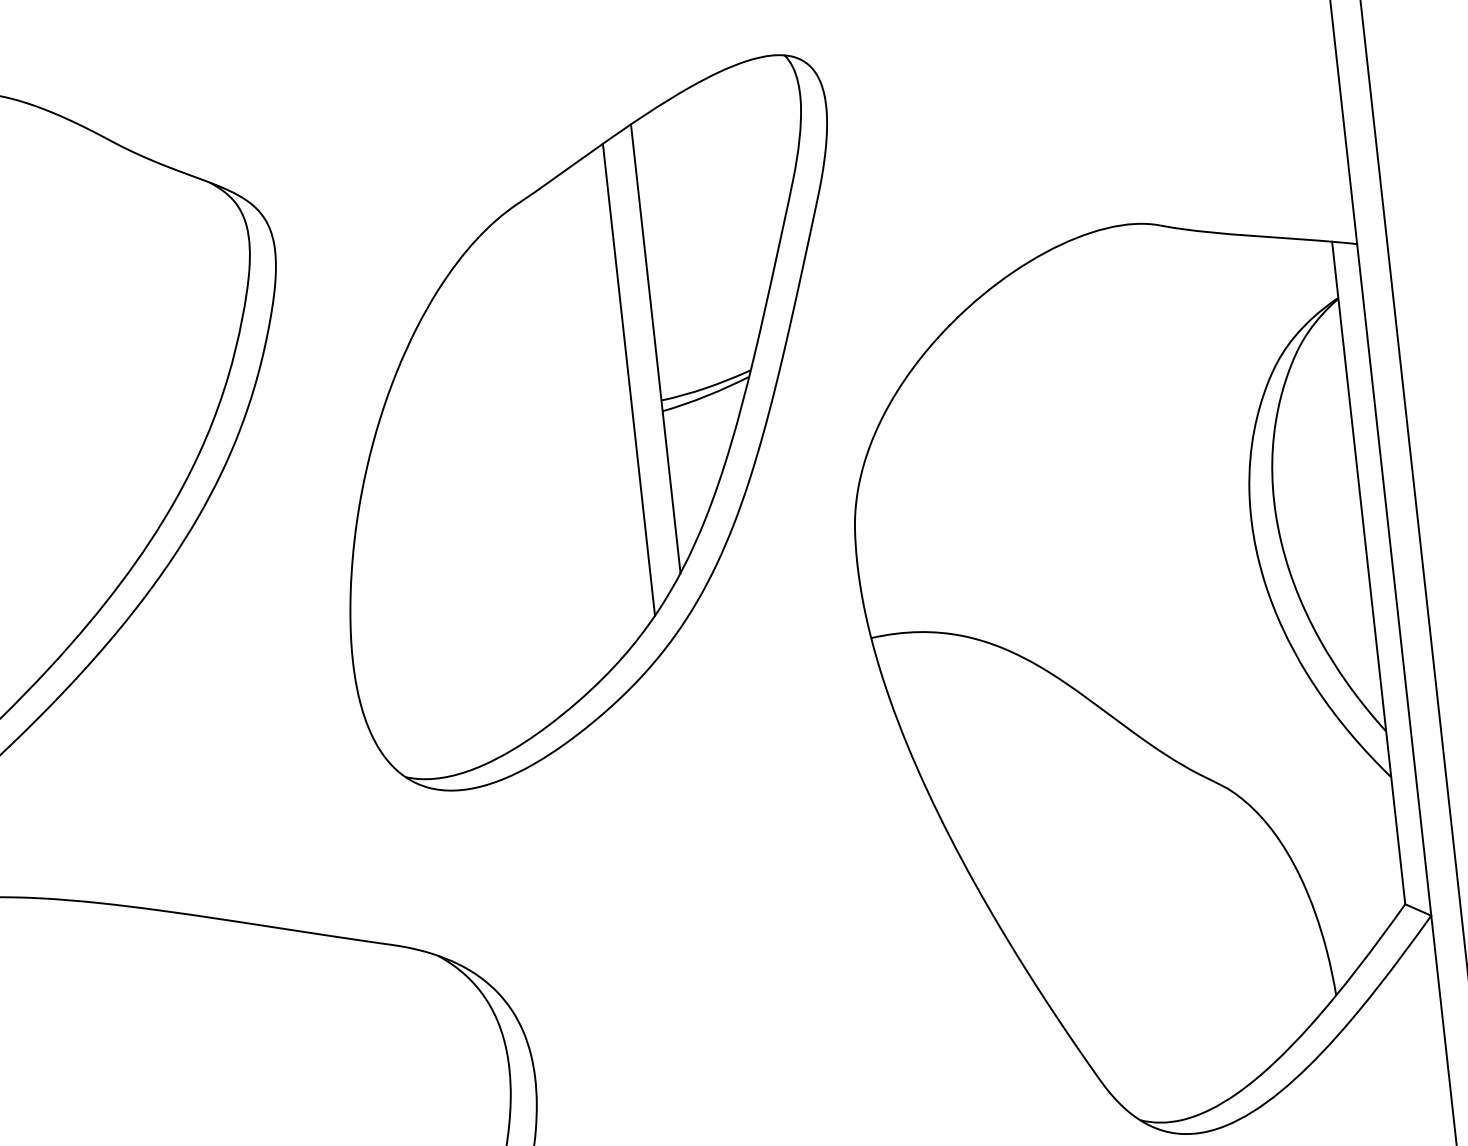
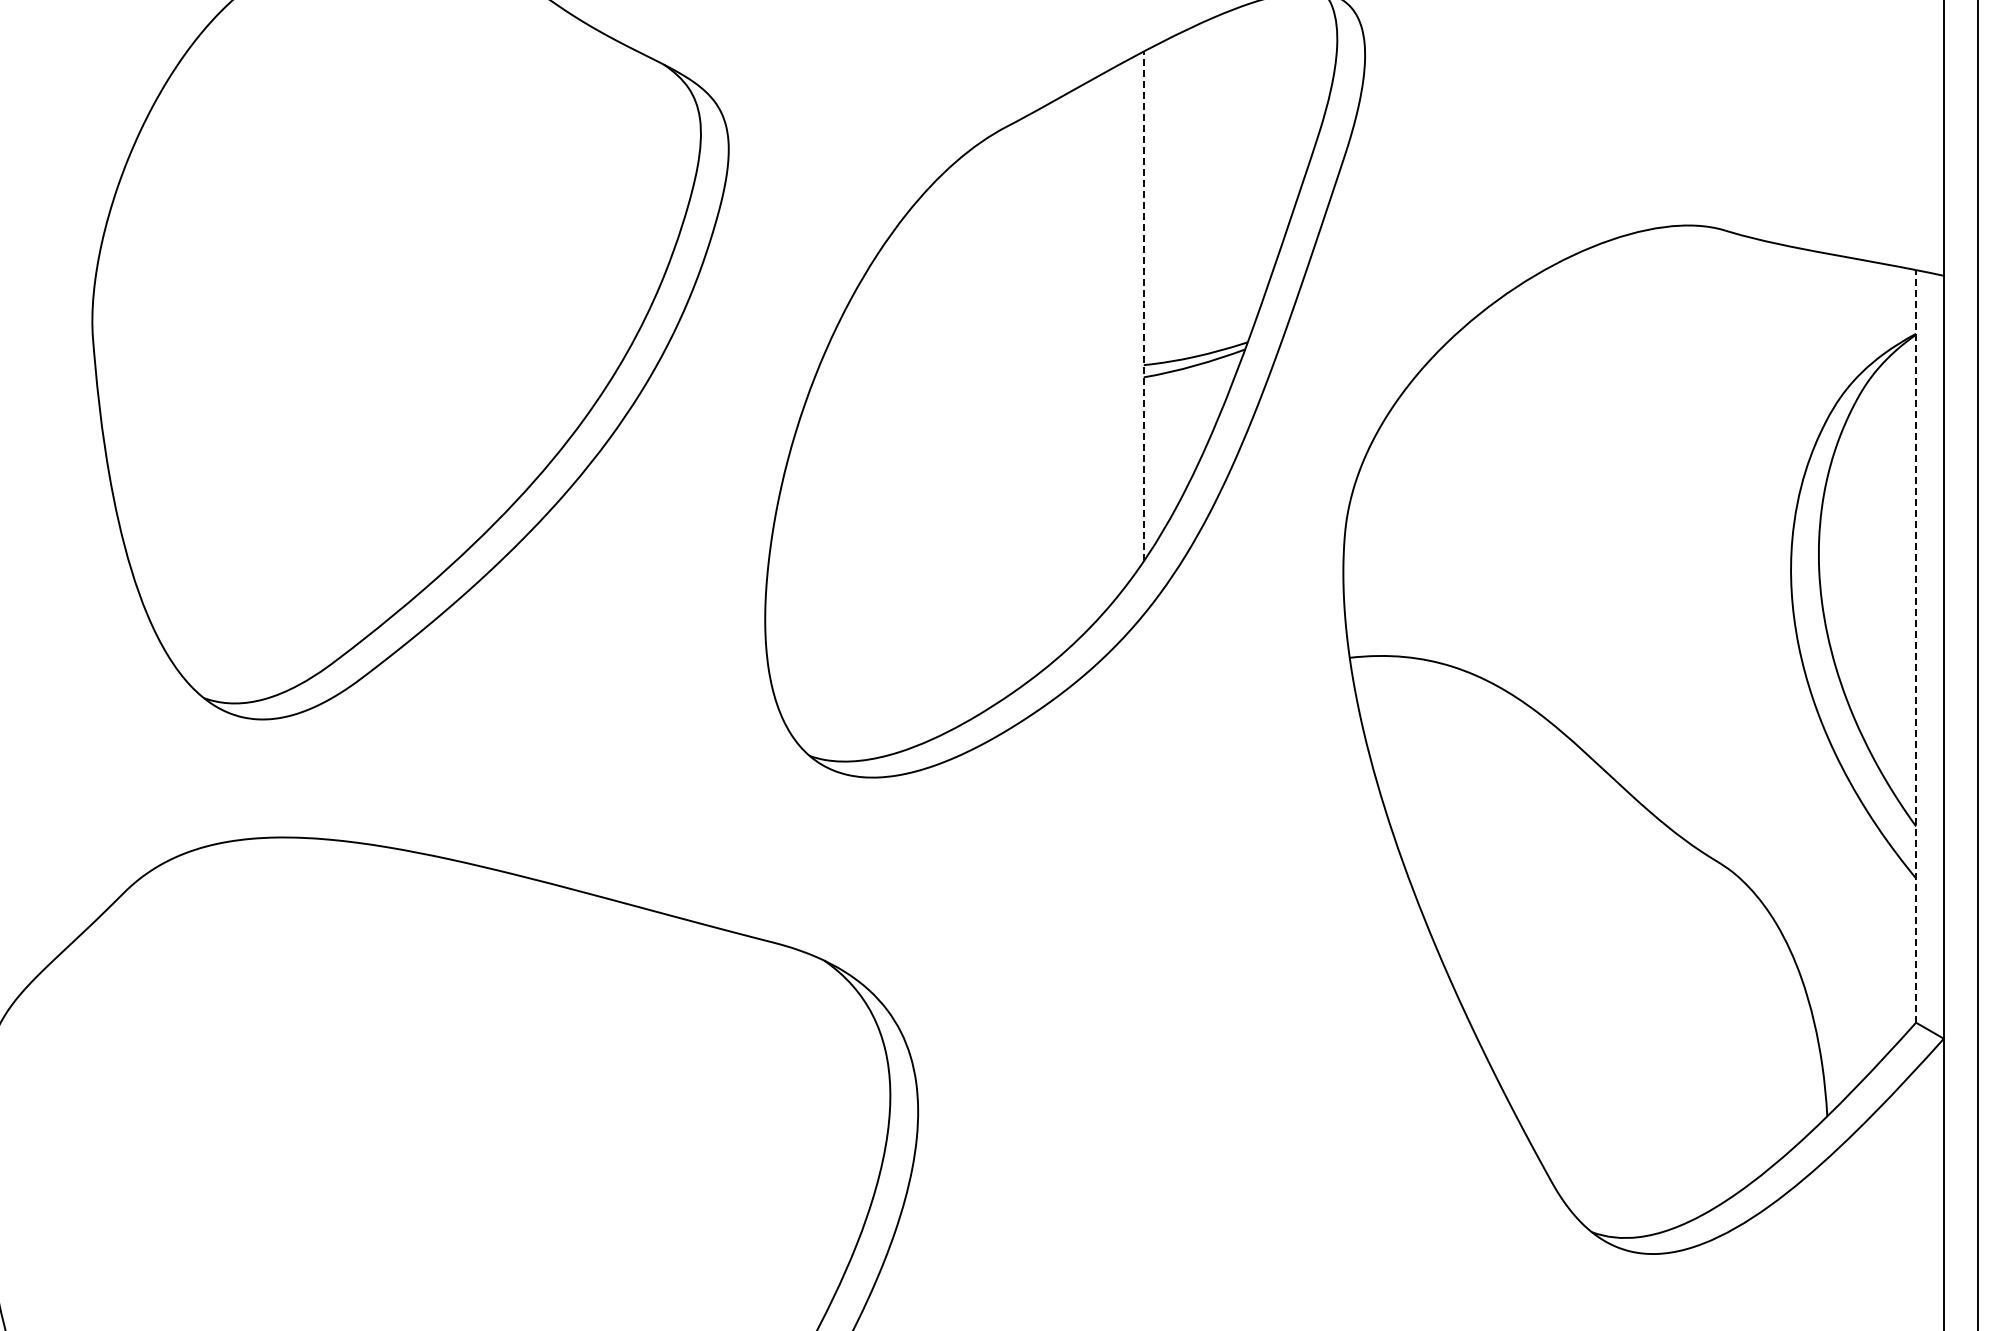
line: (655, 348) -> (1143, 306), solid -> dashed
line: (628, 379) -> (1109, 337), removed
line: (1368, 572) -> (1916, 645), solid -> dashed

